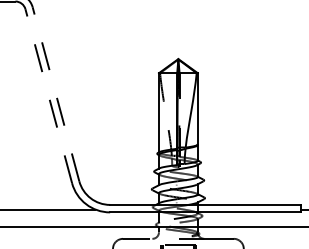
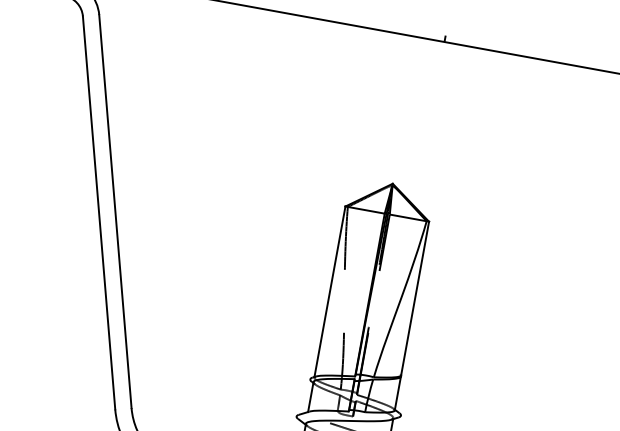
line: (55, 93) -> (114, 209), dashed -> solid
line: (48, 95) -> (98, 211), dashed -> solid

